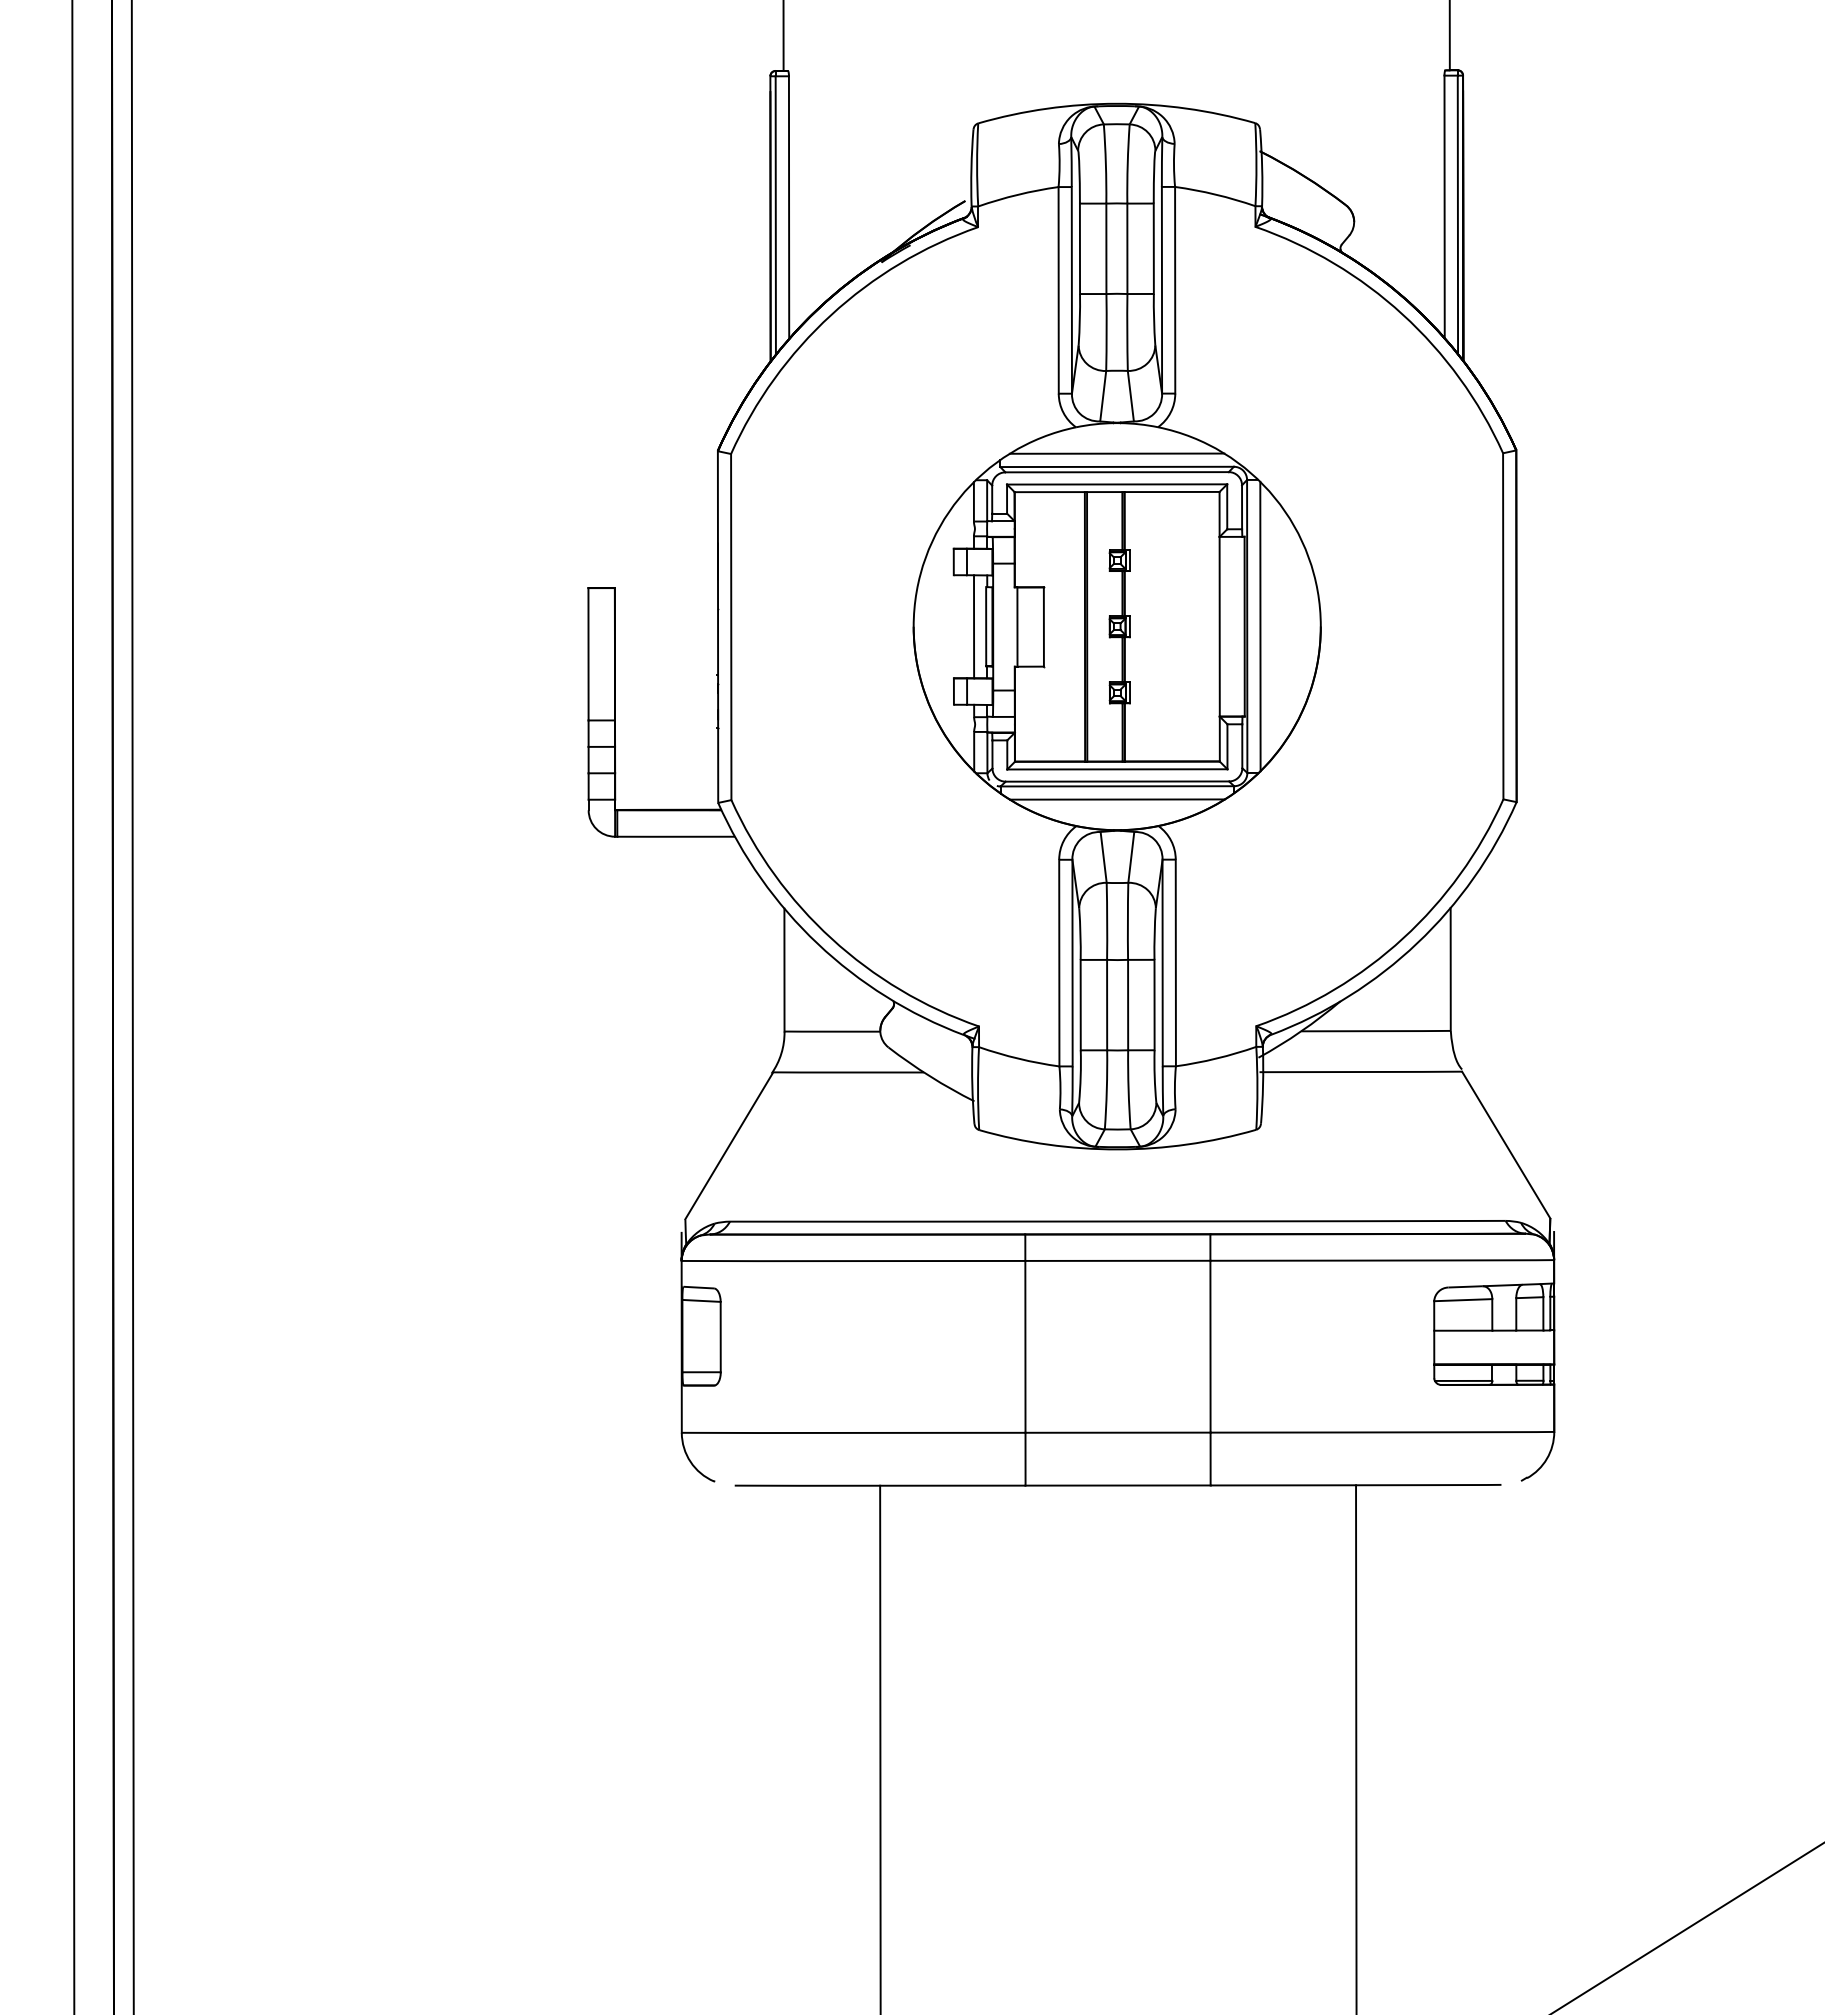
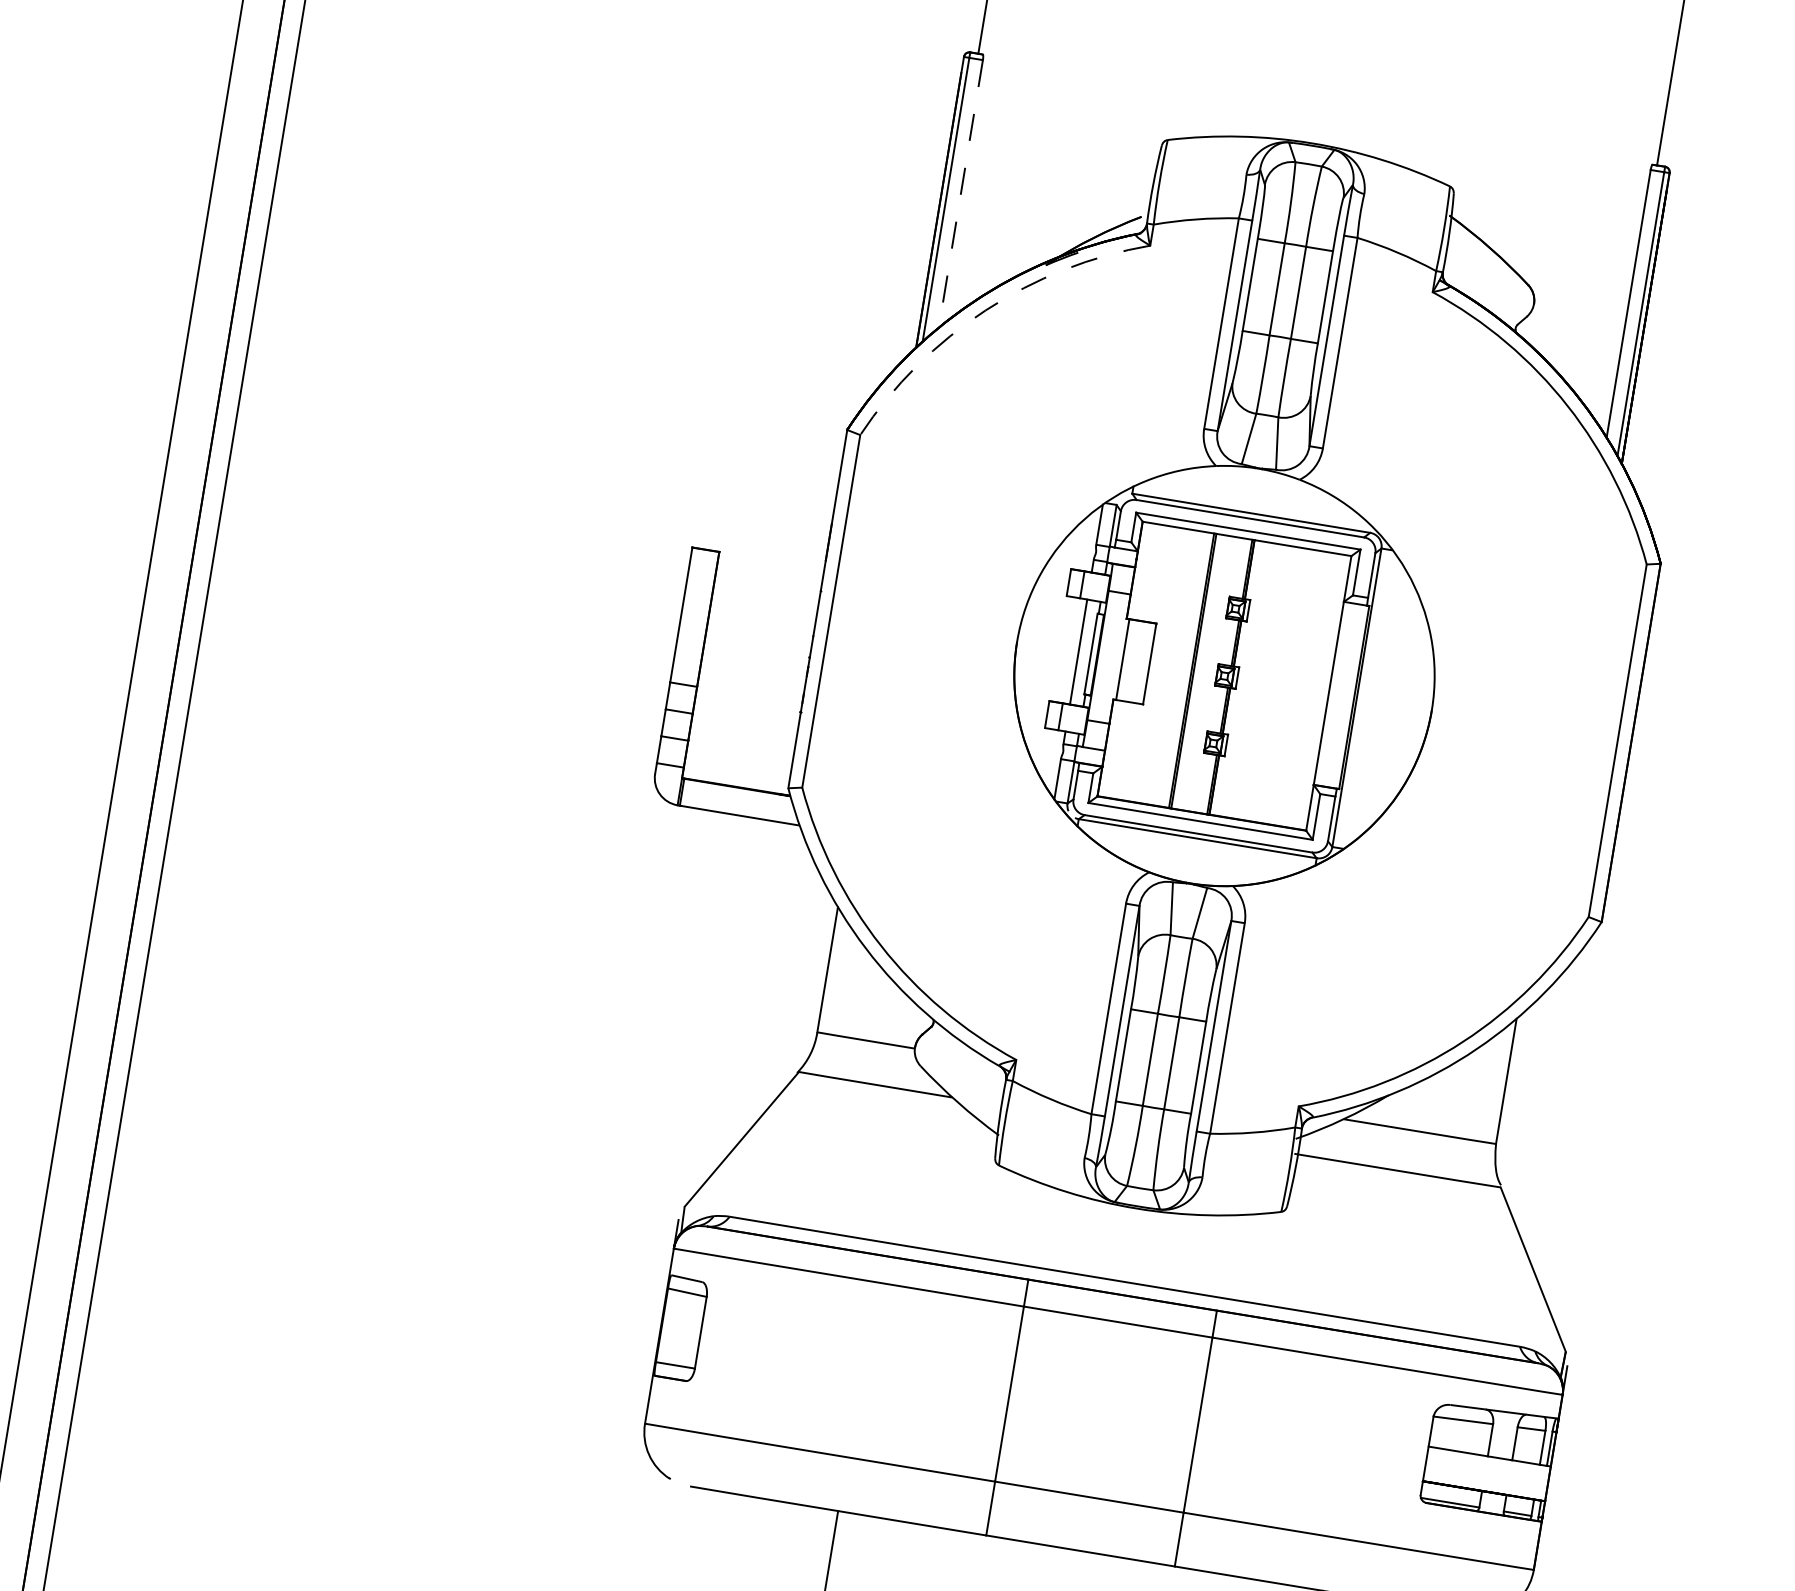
line: (789, 208) -> (961, 194), solid -> dashed
arc: (831, 315) -> (985, 310), solid -> dashed
line: (1116, 453) -> (1252, 499), removed
line: (1260, 626) -> (1370, 700), removed
line: (1116, 799) -> (1194, 851), removed

